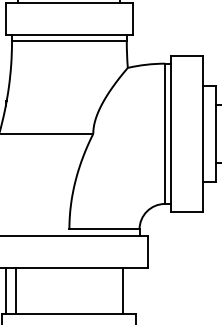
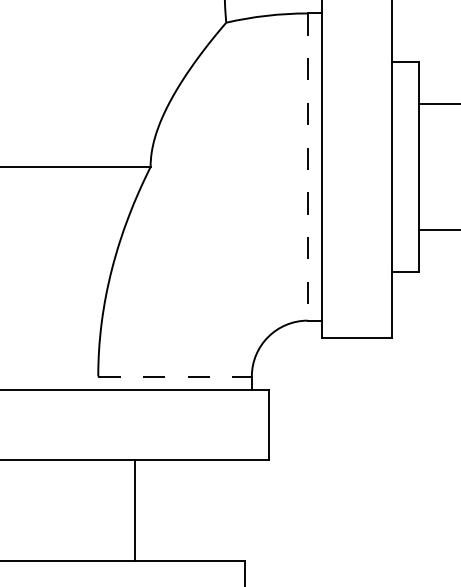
line: (165, 134) -> (308, 168), solid -> dashed
line: (104, 229) -> (175, 376), solid -> dashed
line: (122, 290) -> (133, 510), moved

